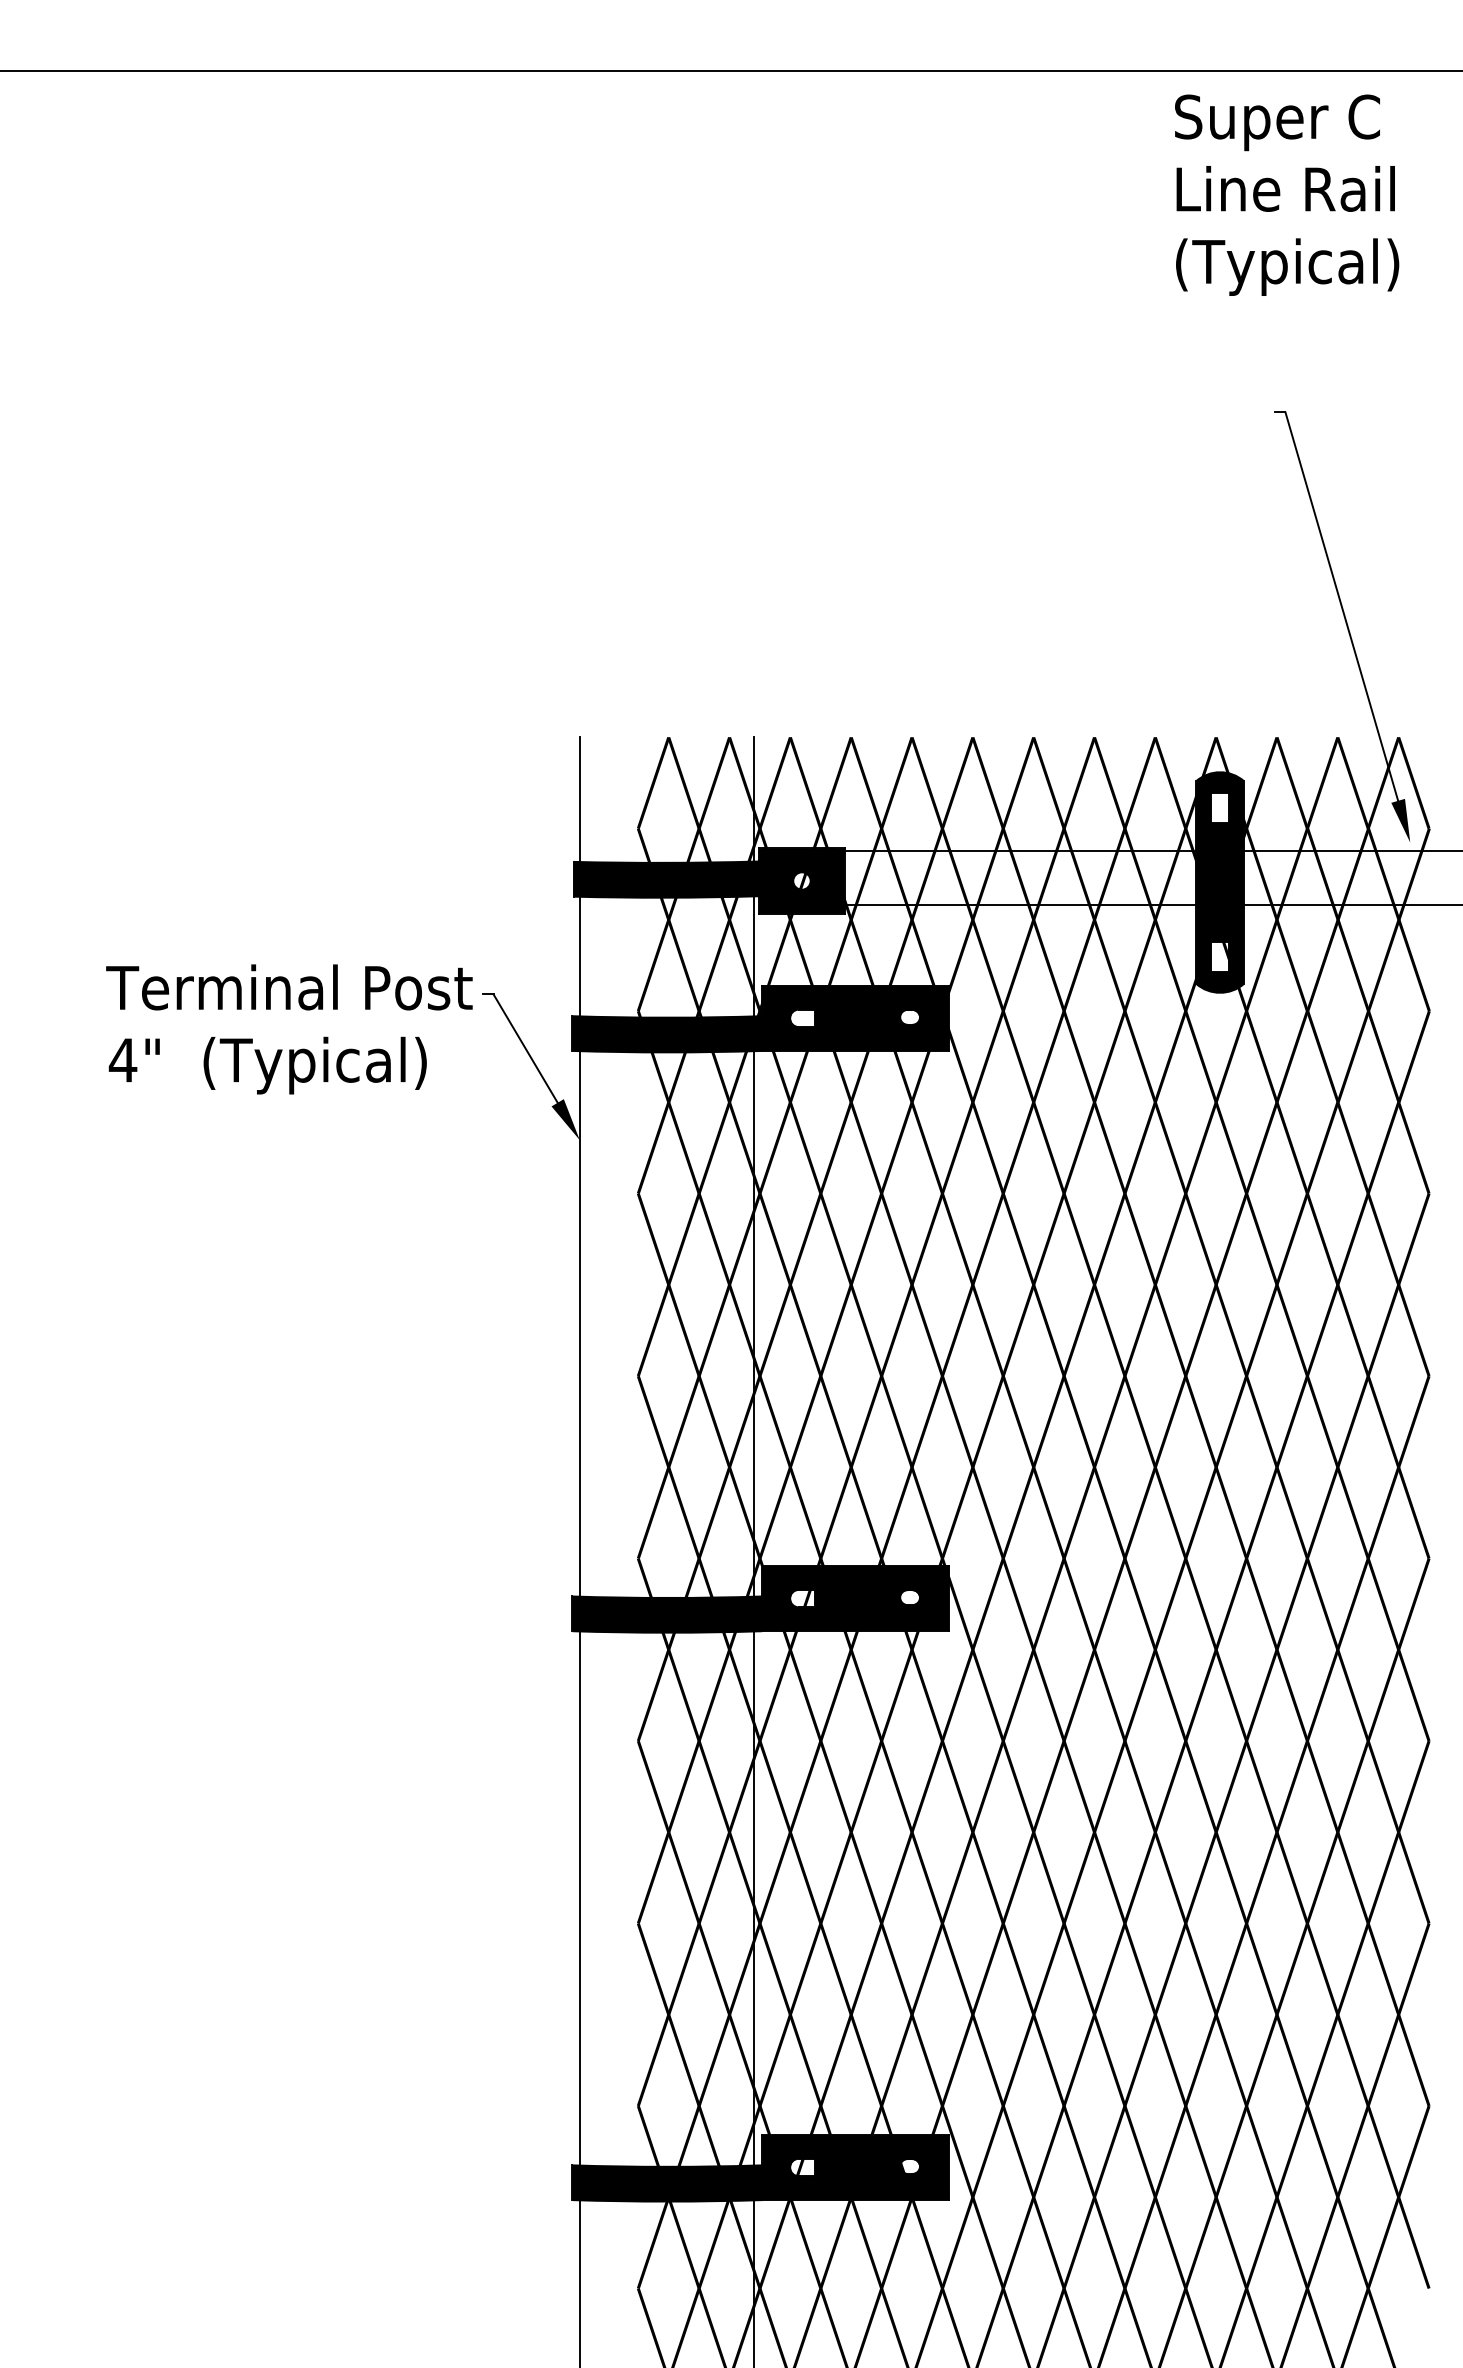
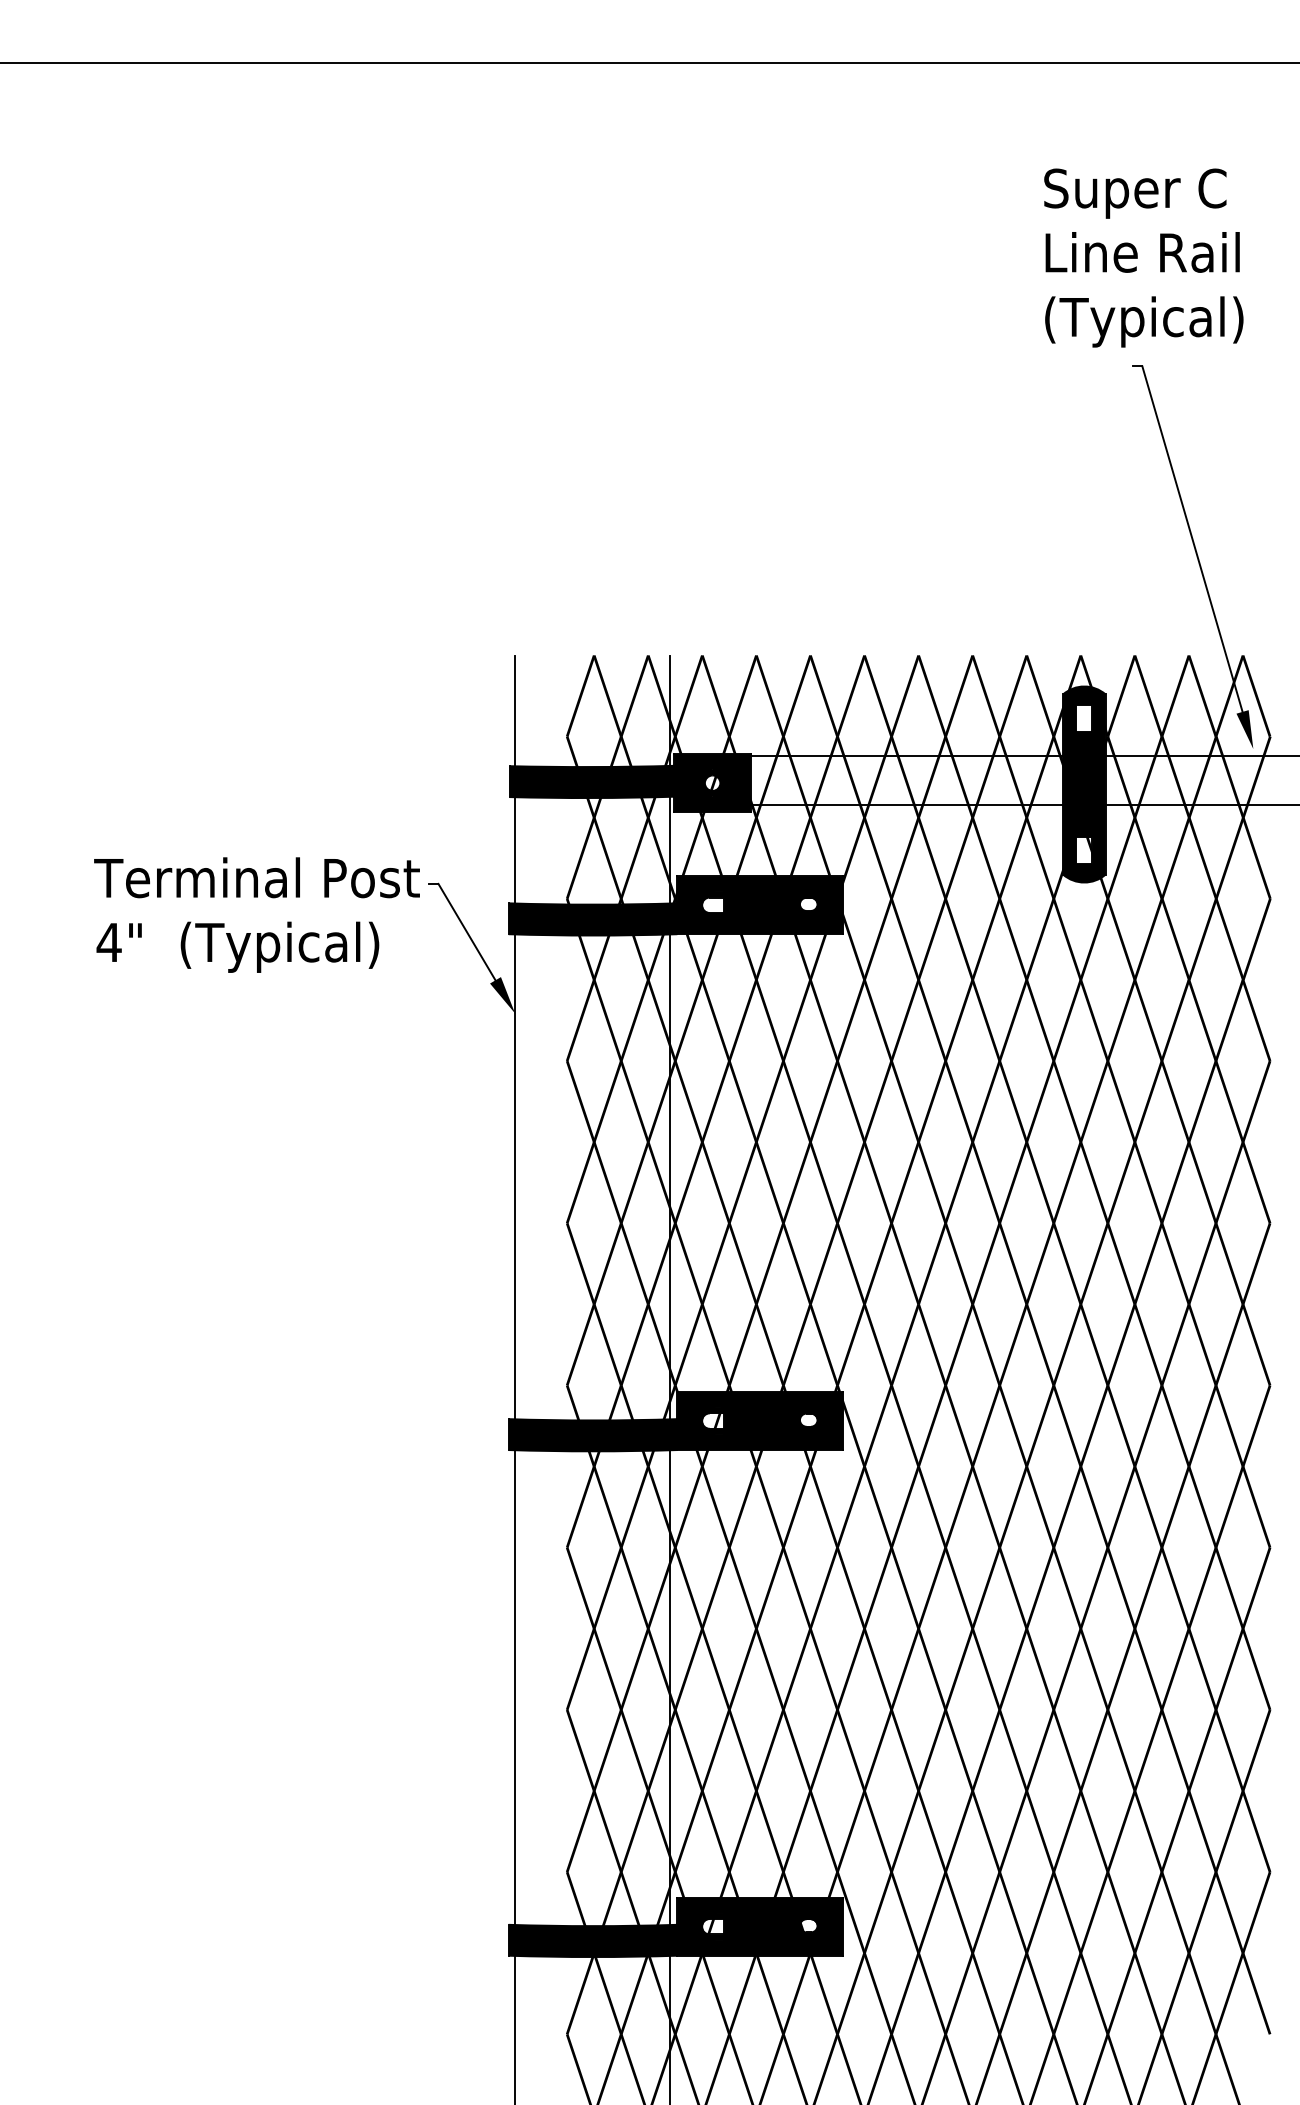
text: (1287, 194) -> (1144, 257), moved

